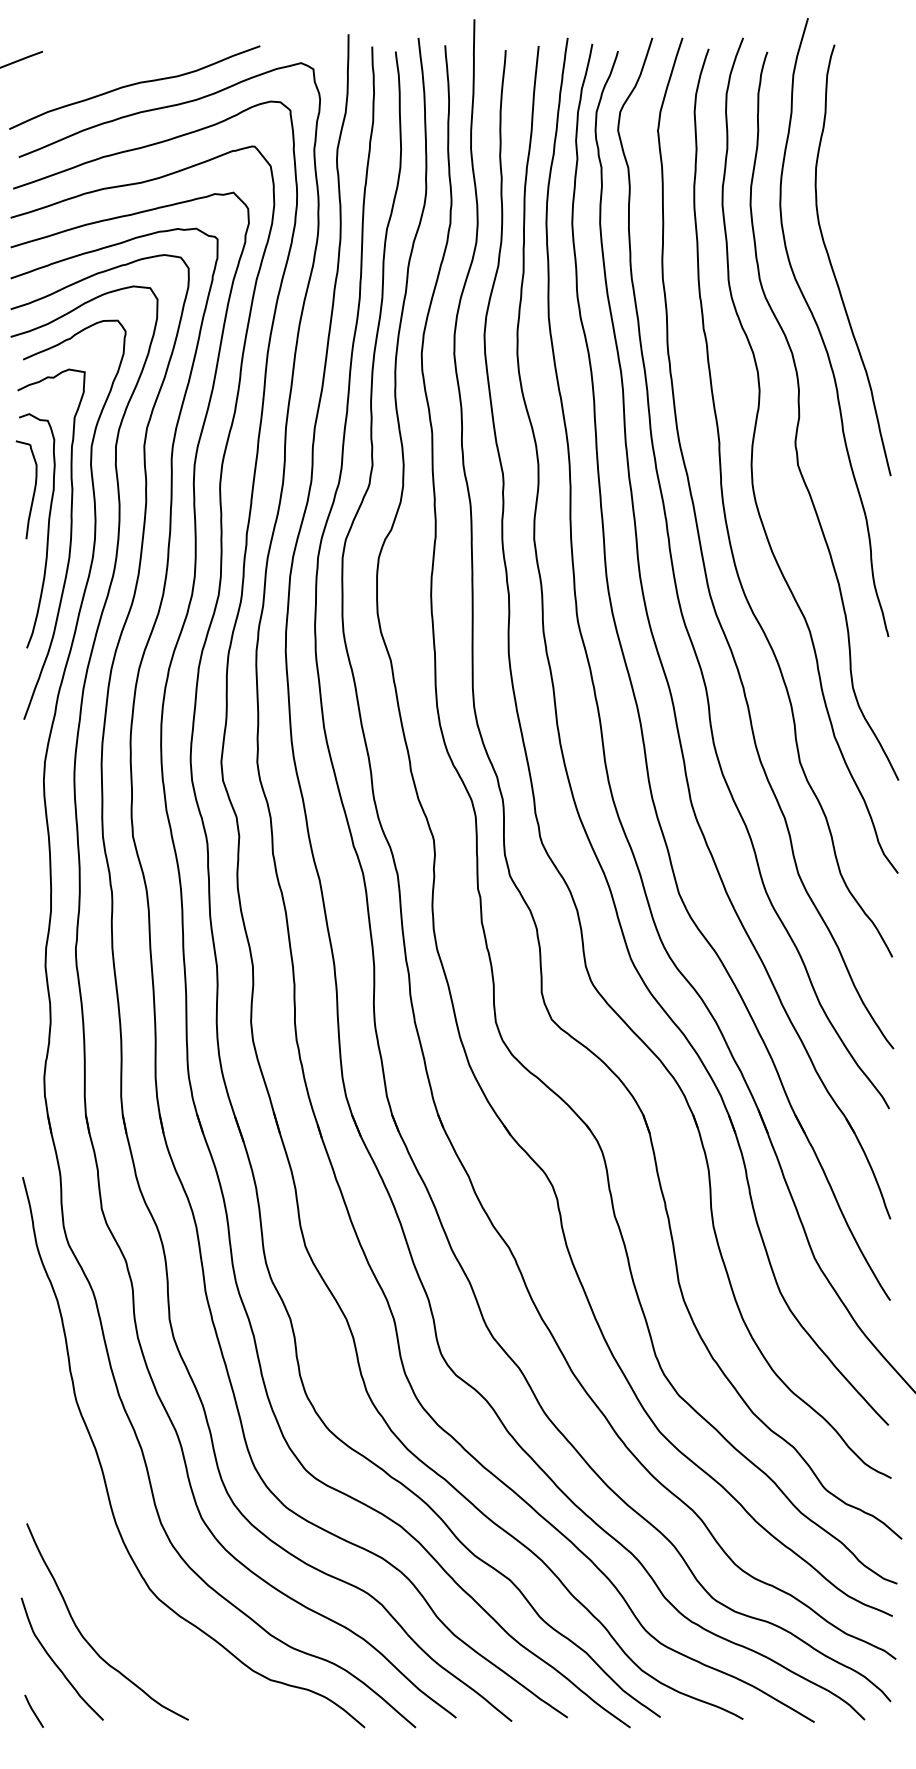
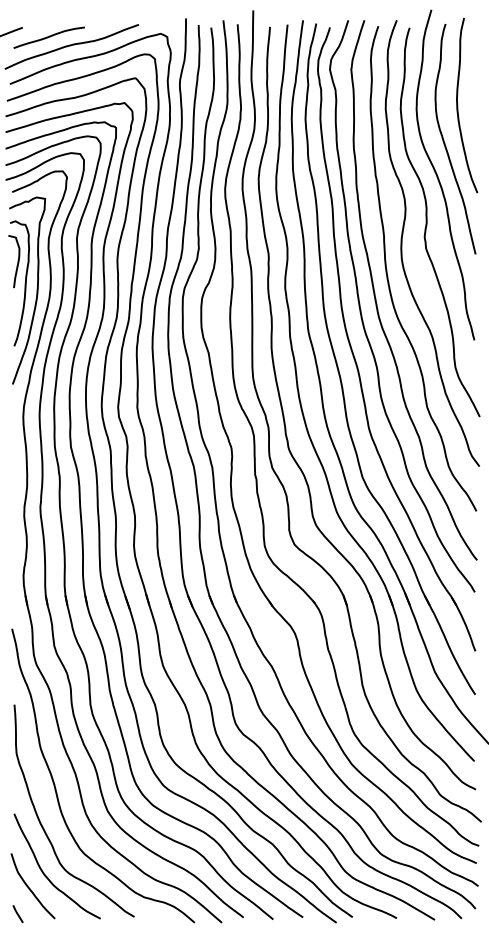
curve: (91, 70) -> (48, 37), added
curve: (858, 197) -> (458, 105), added
curve: (81, 1547) -> (43, 826), added

